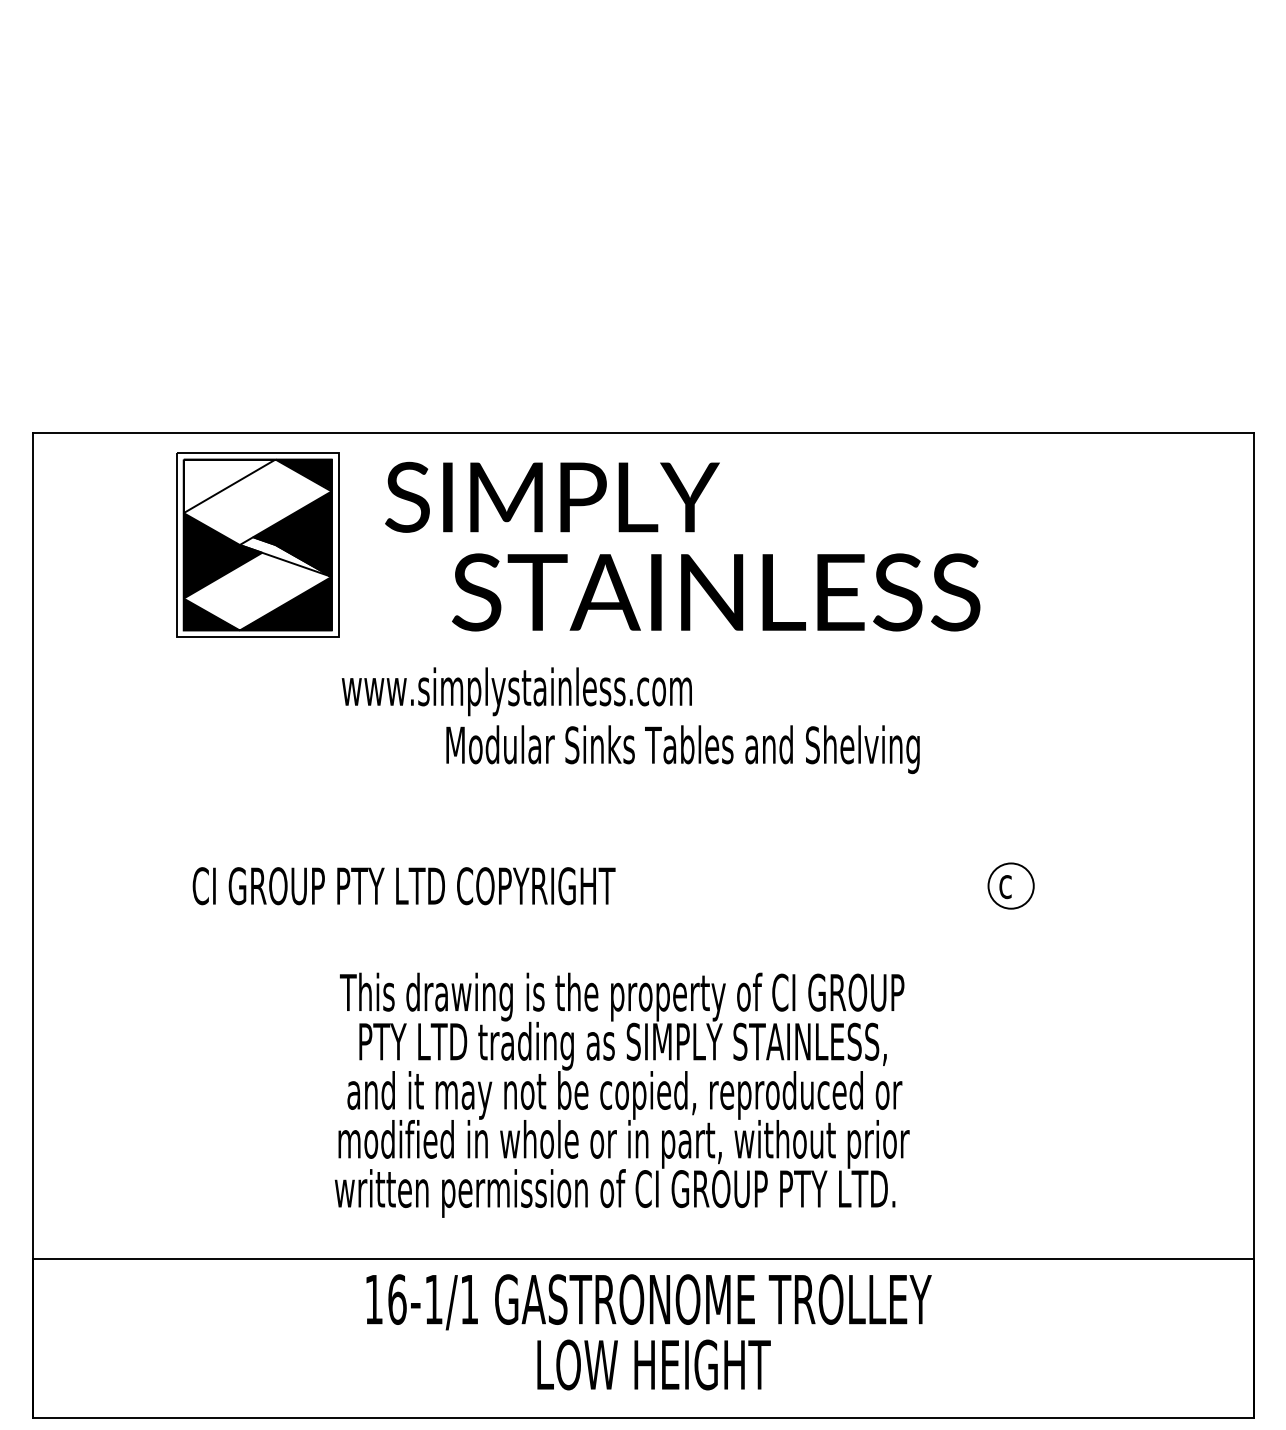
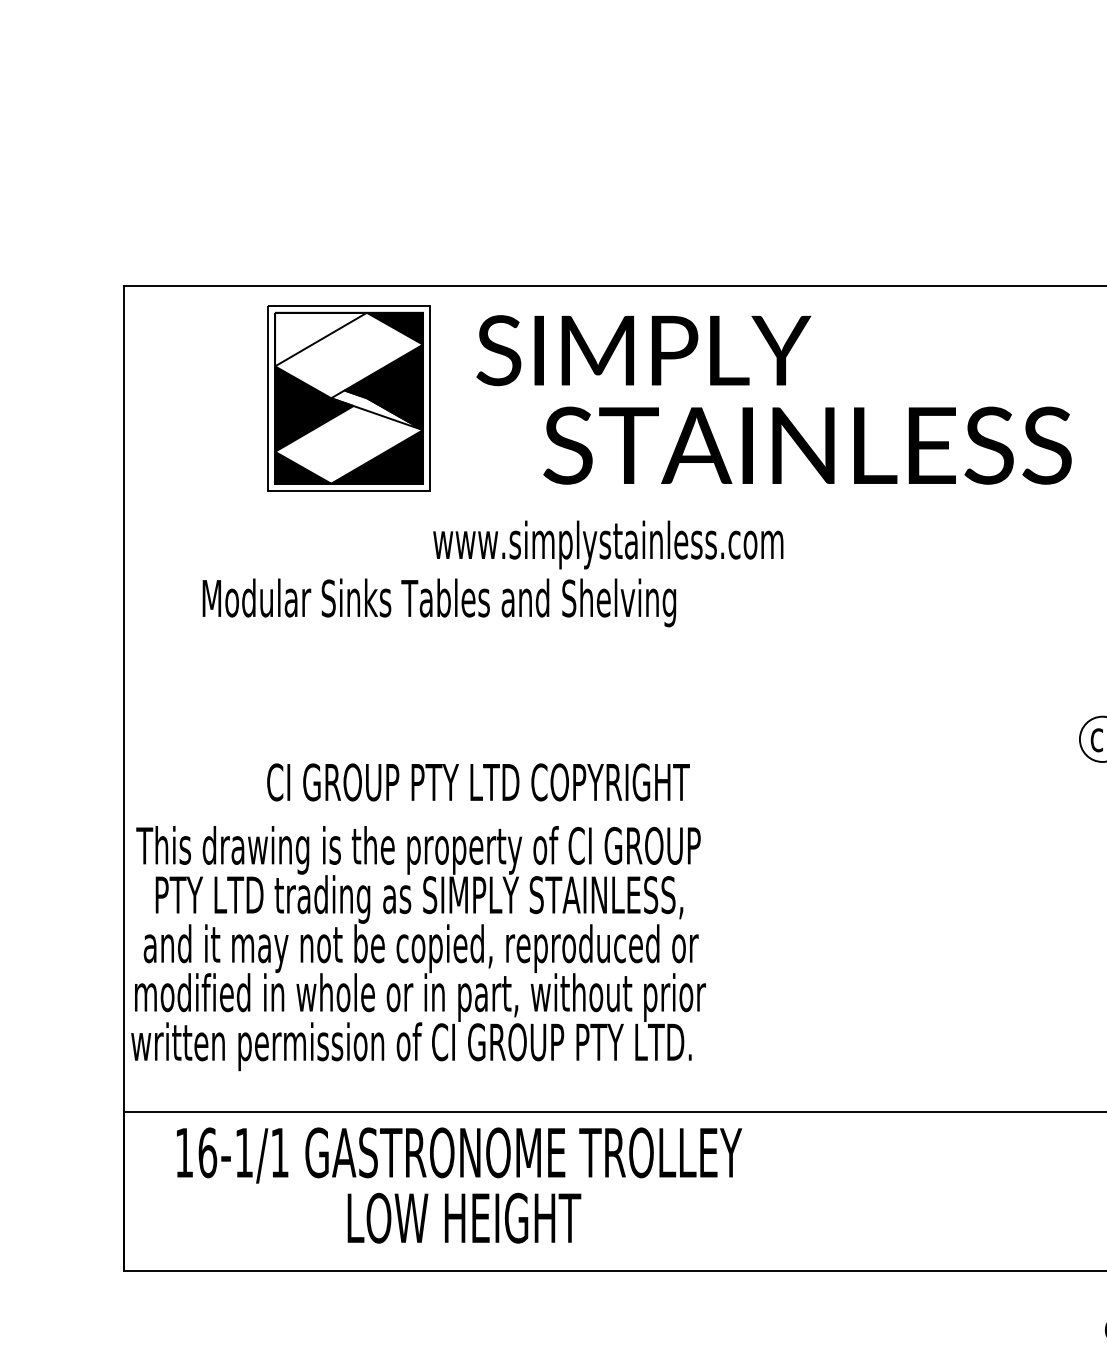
text: (682, 749) -> (438, 602), moved
text: (403, 886) -> (477, 782), moved
text: (621, 1094) -> (417, 947), moved
text: (648, 1332) -> (458, 1185), moved

